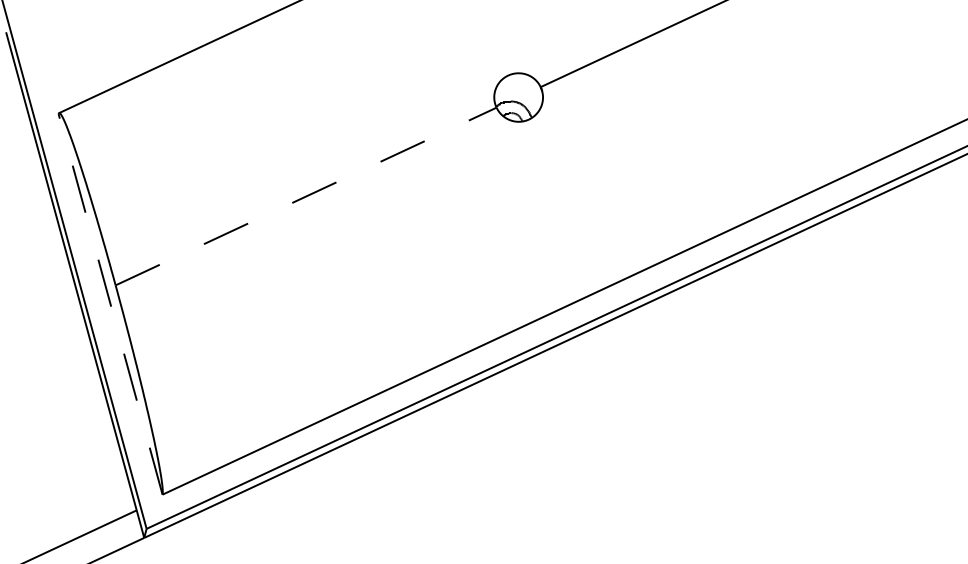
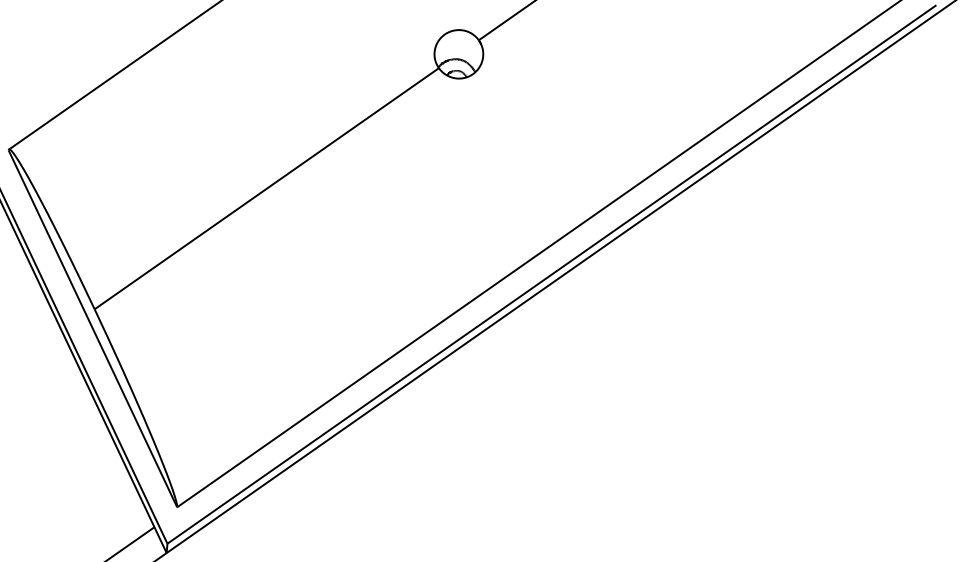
line: (306, 196) -> (267, 188), dashed -> solid
line: (110, 303) -> (92, 328), dashed -> solid

